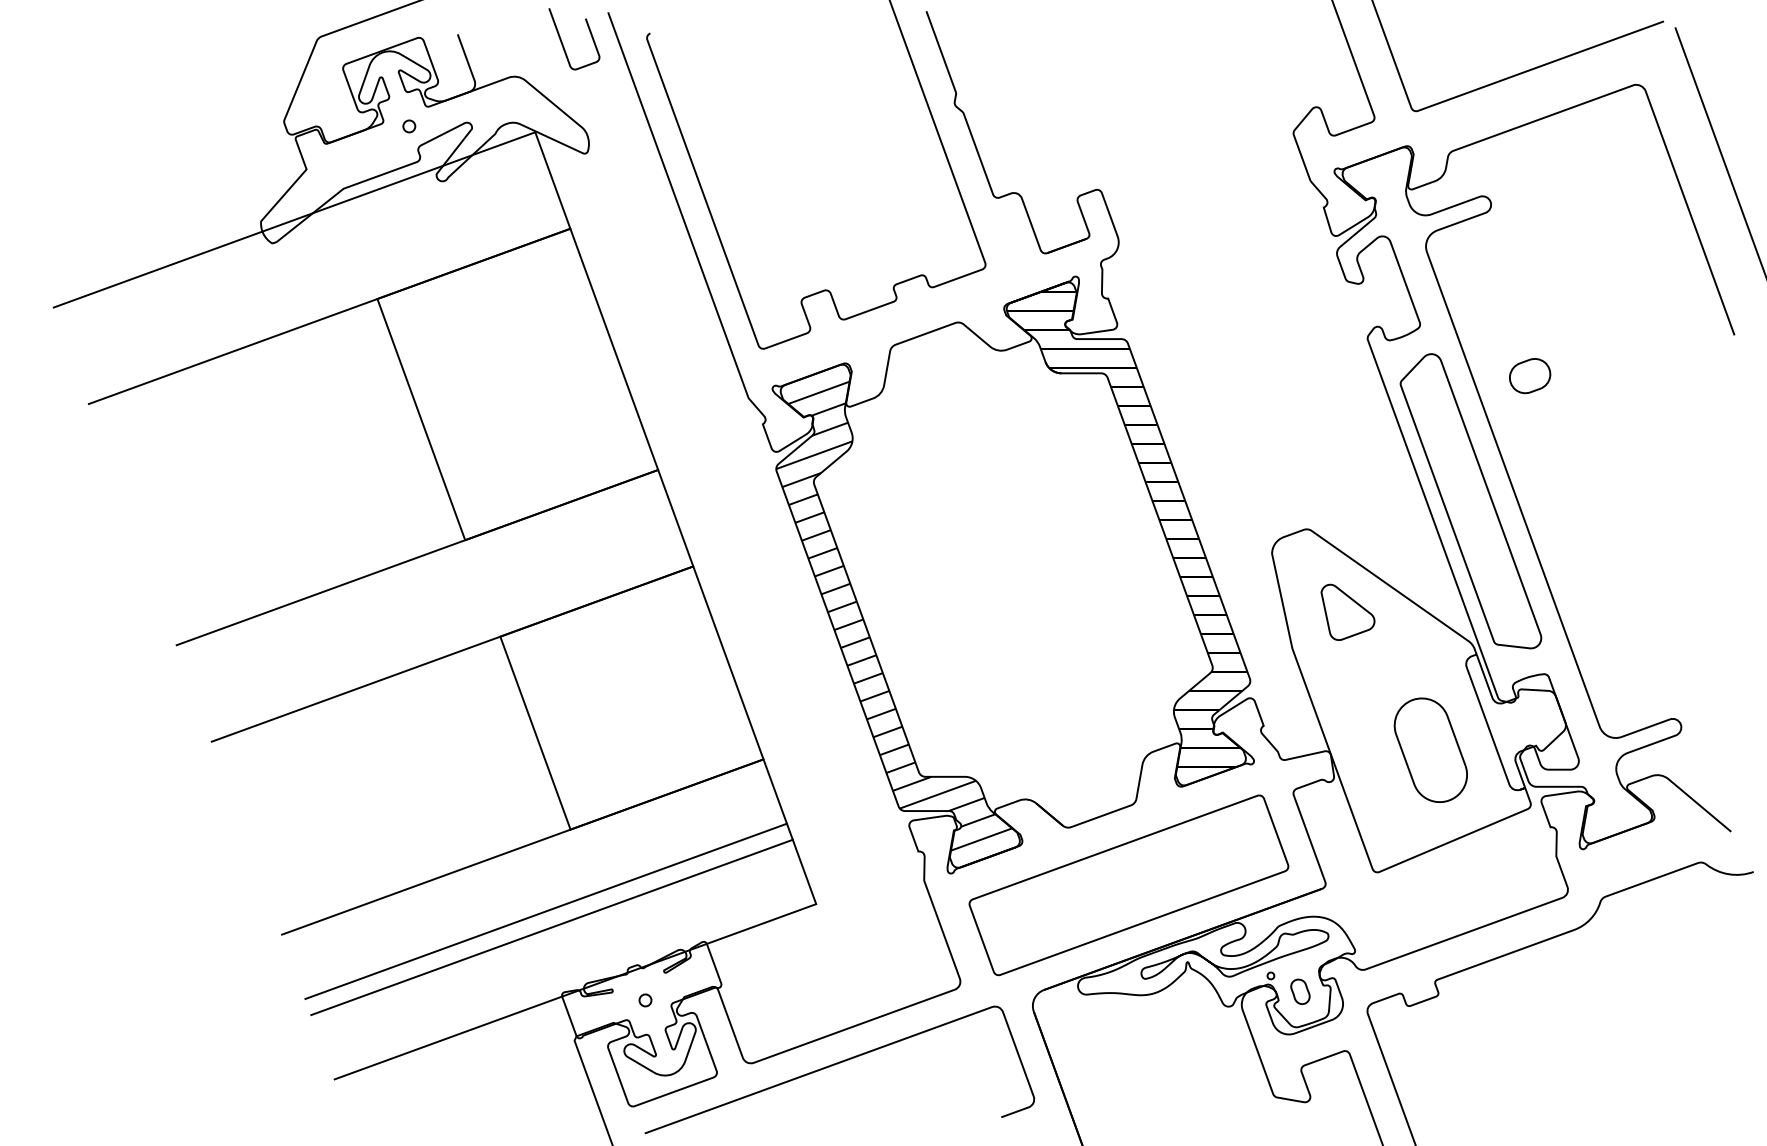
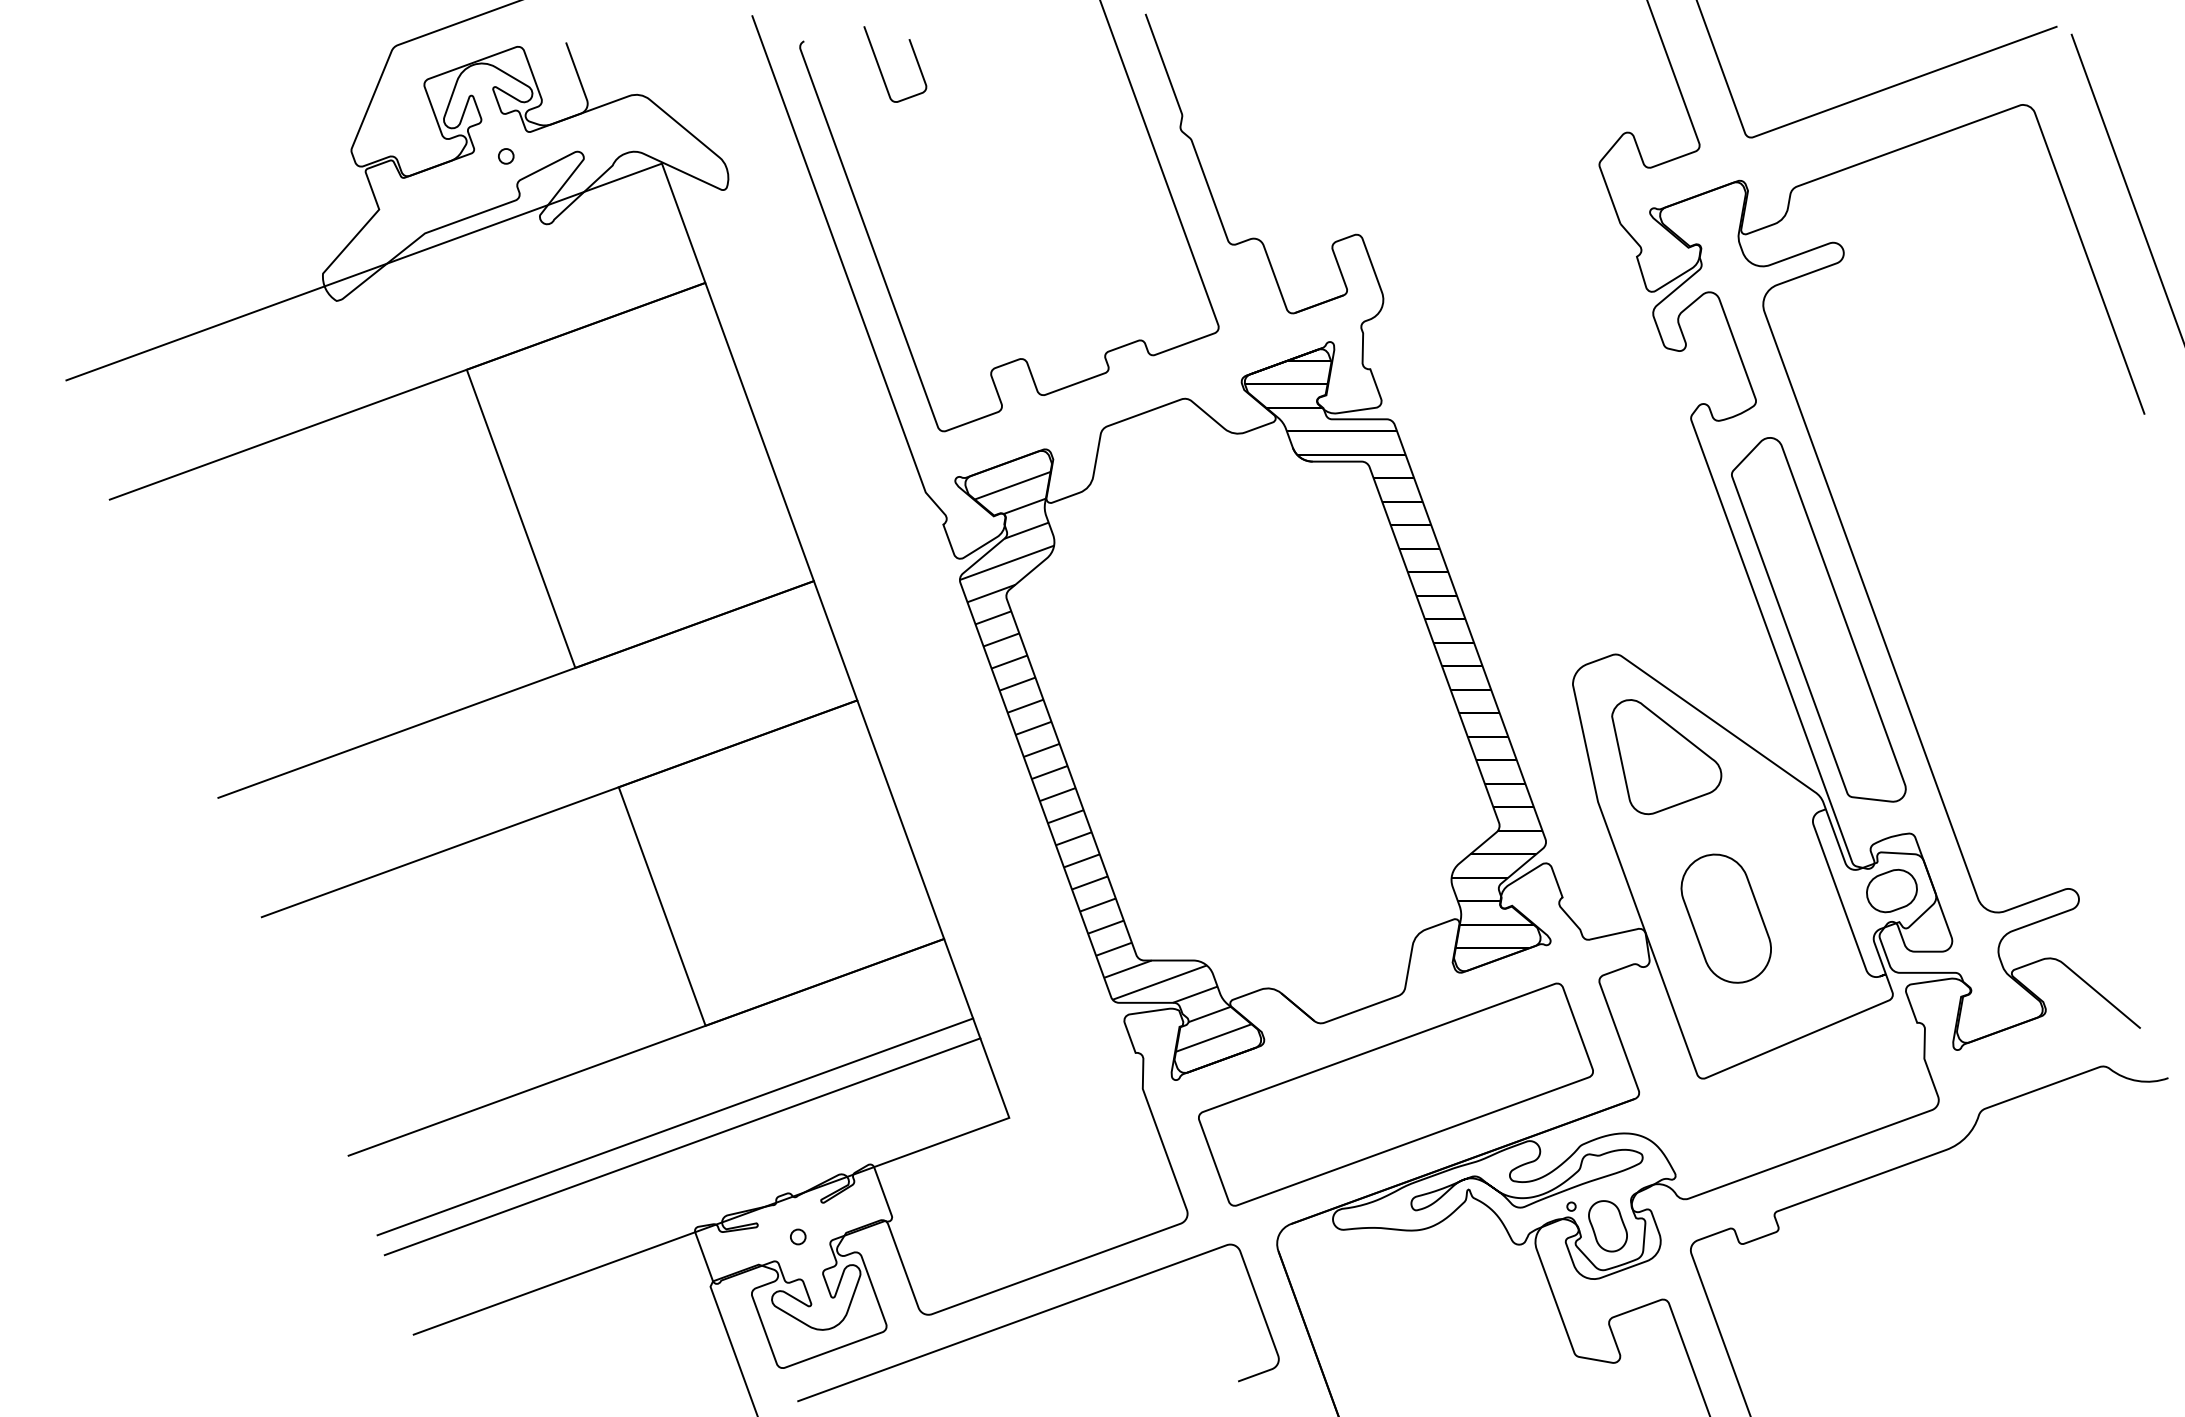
curve: (563, 44) -> (881, 70), moved
part: (1529, 375) -> (1891, 890), moved
part: (1347, 612) -> (1666, 757), size x1.67
part: (1430, 750) -> (1725, 918), moved
part: (1300, 991) -> (1607, 1226), size x1.67

